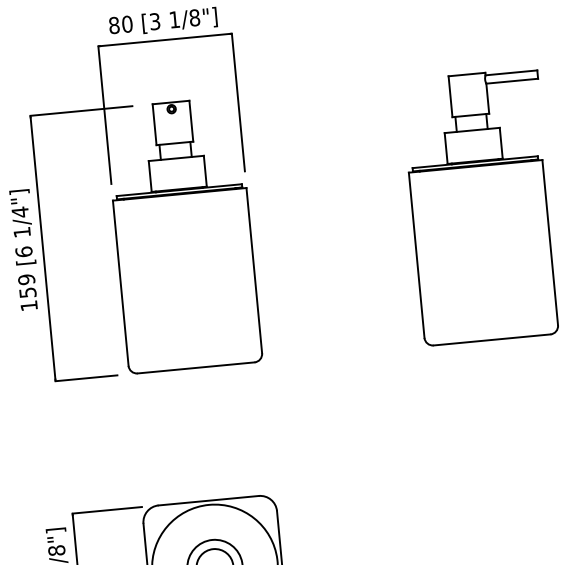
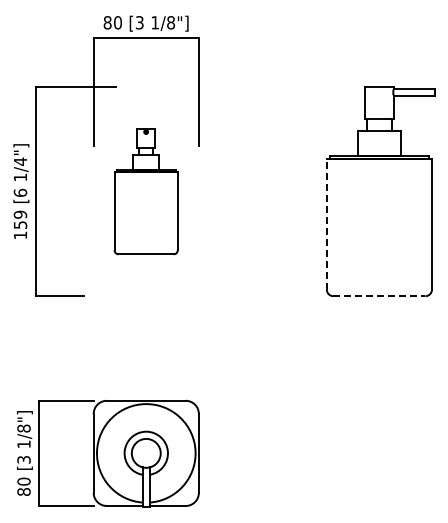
part: (182, 235) -> (145, 191), size x0.6
line: (416, 255) -> (326, 224), solid -> dashed
line: (492, 340) -> (379, 296), solid -> dashed

